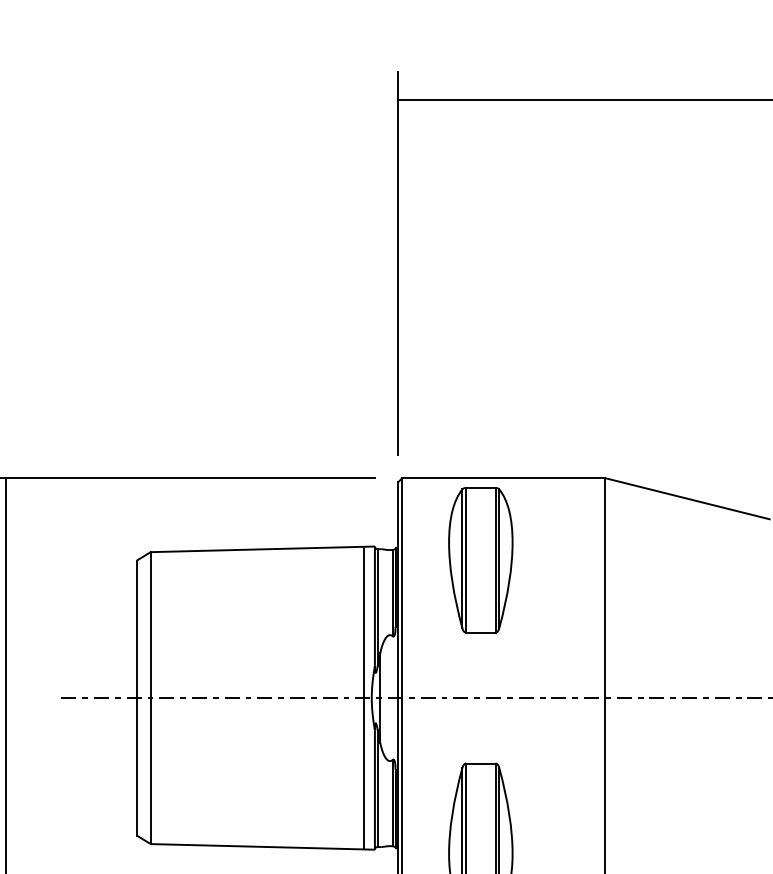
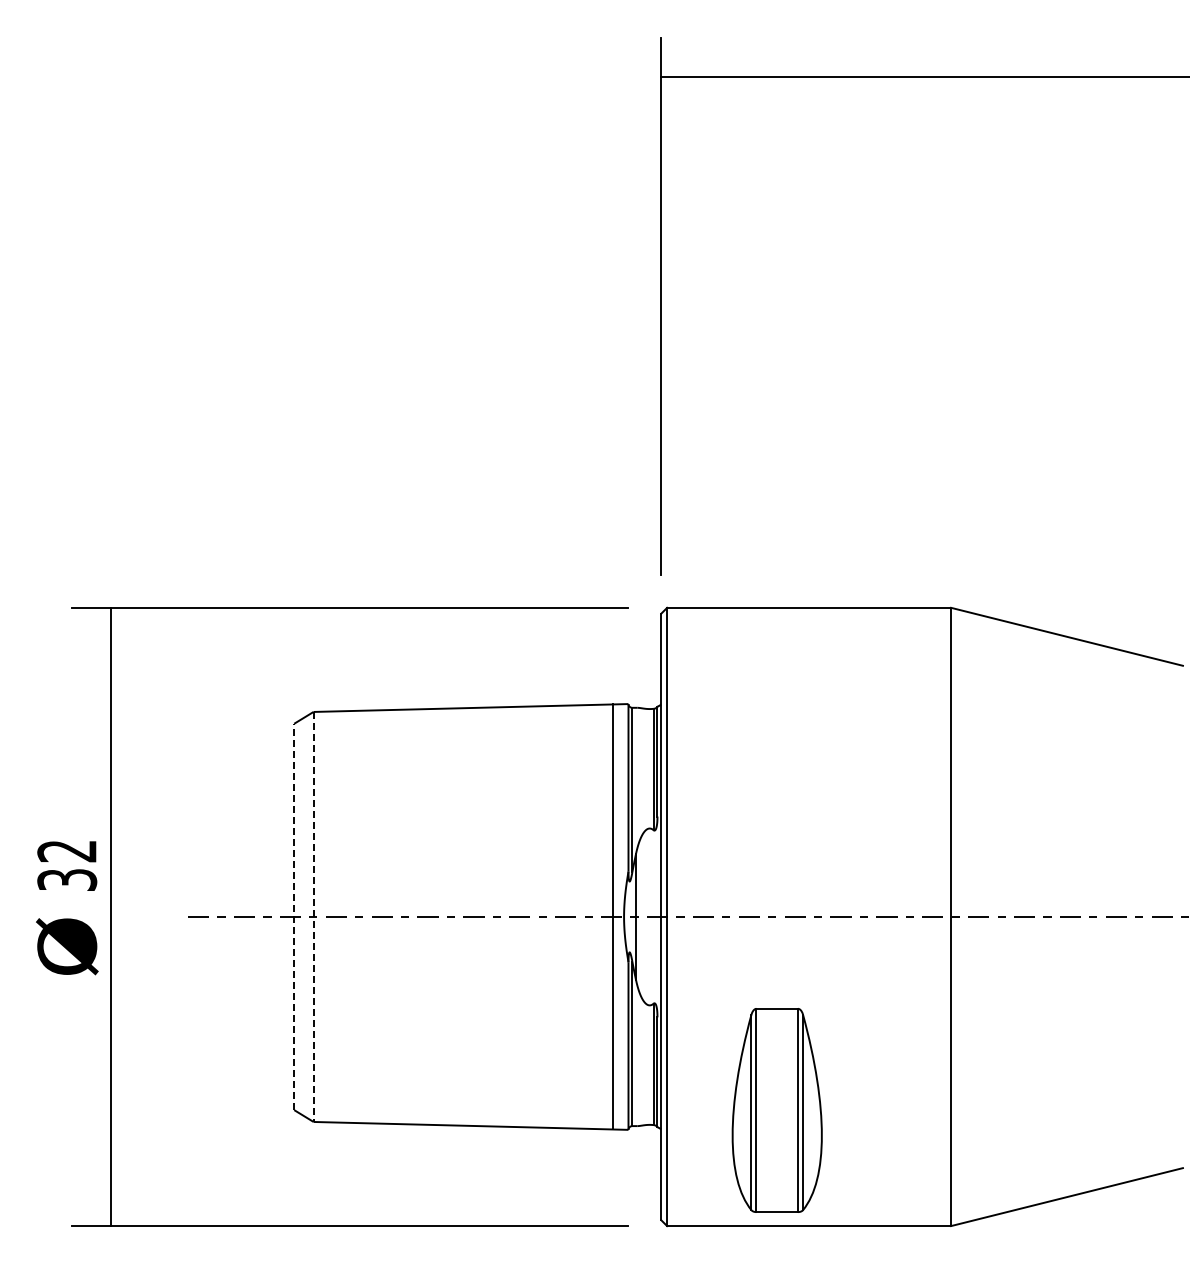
part: (480, 559) -> (776, 722), removed
line: (137, 697) -> (294, 916), solid -> dashed
line: (150, 698) -> (313, 917), solid -> dashed

